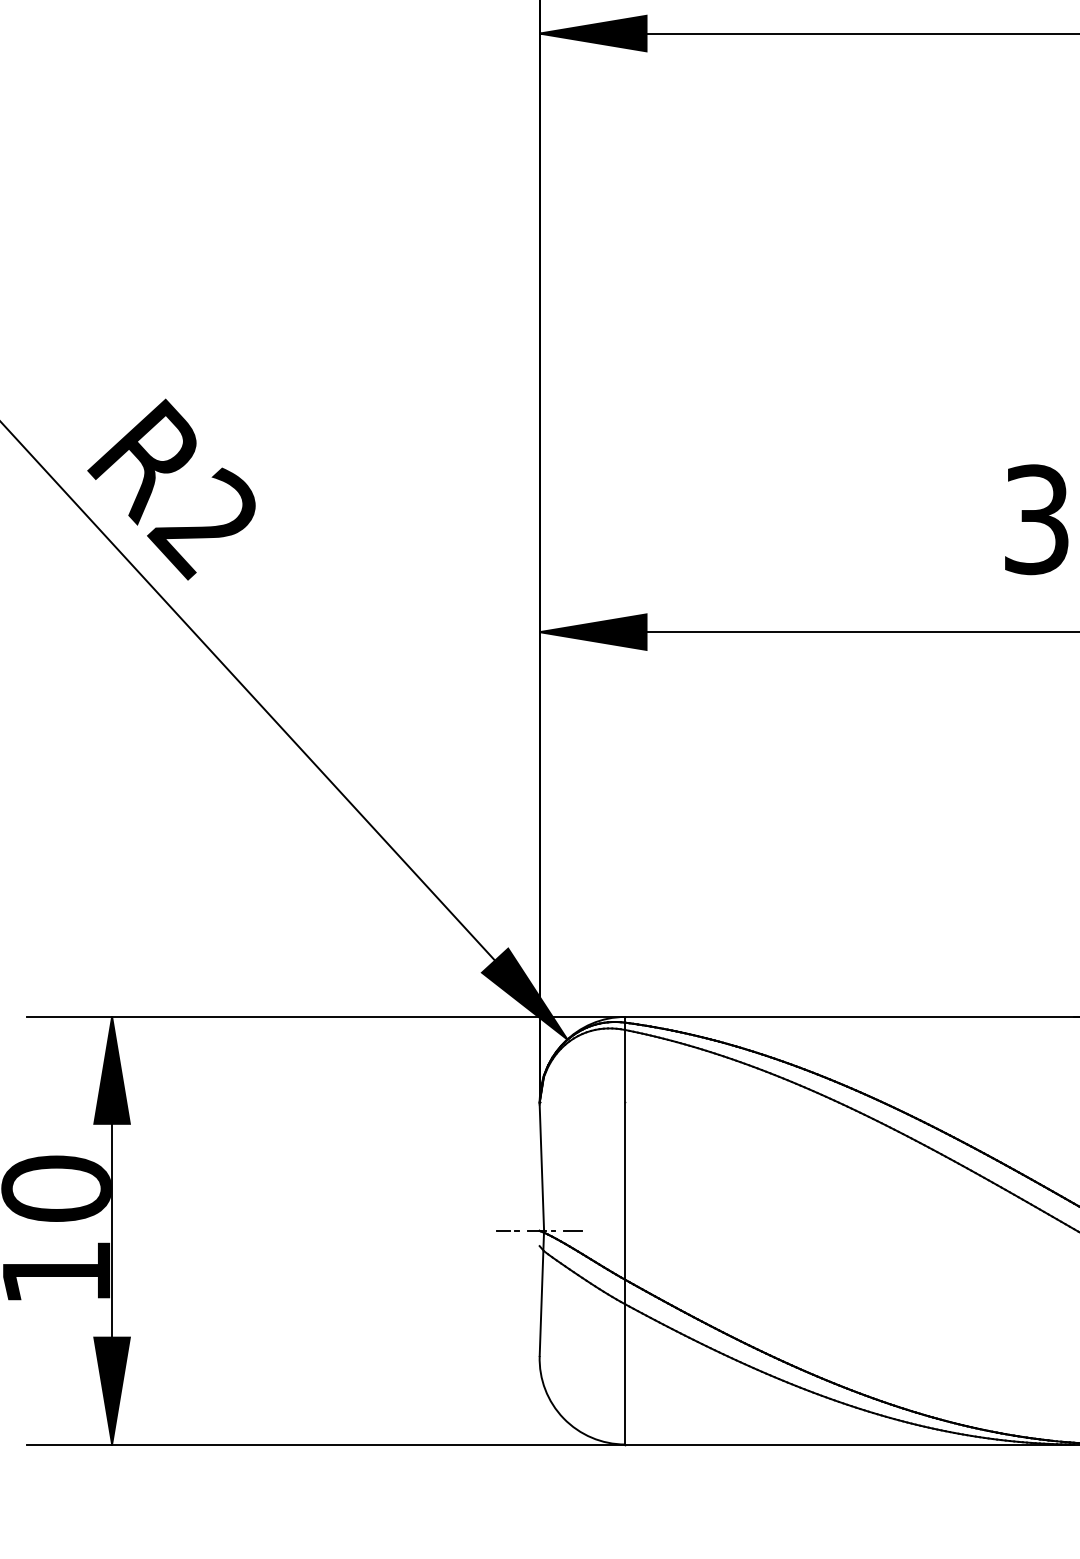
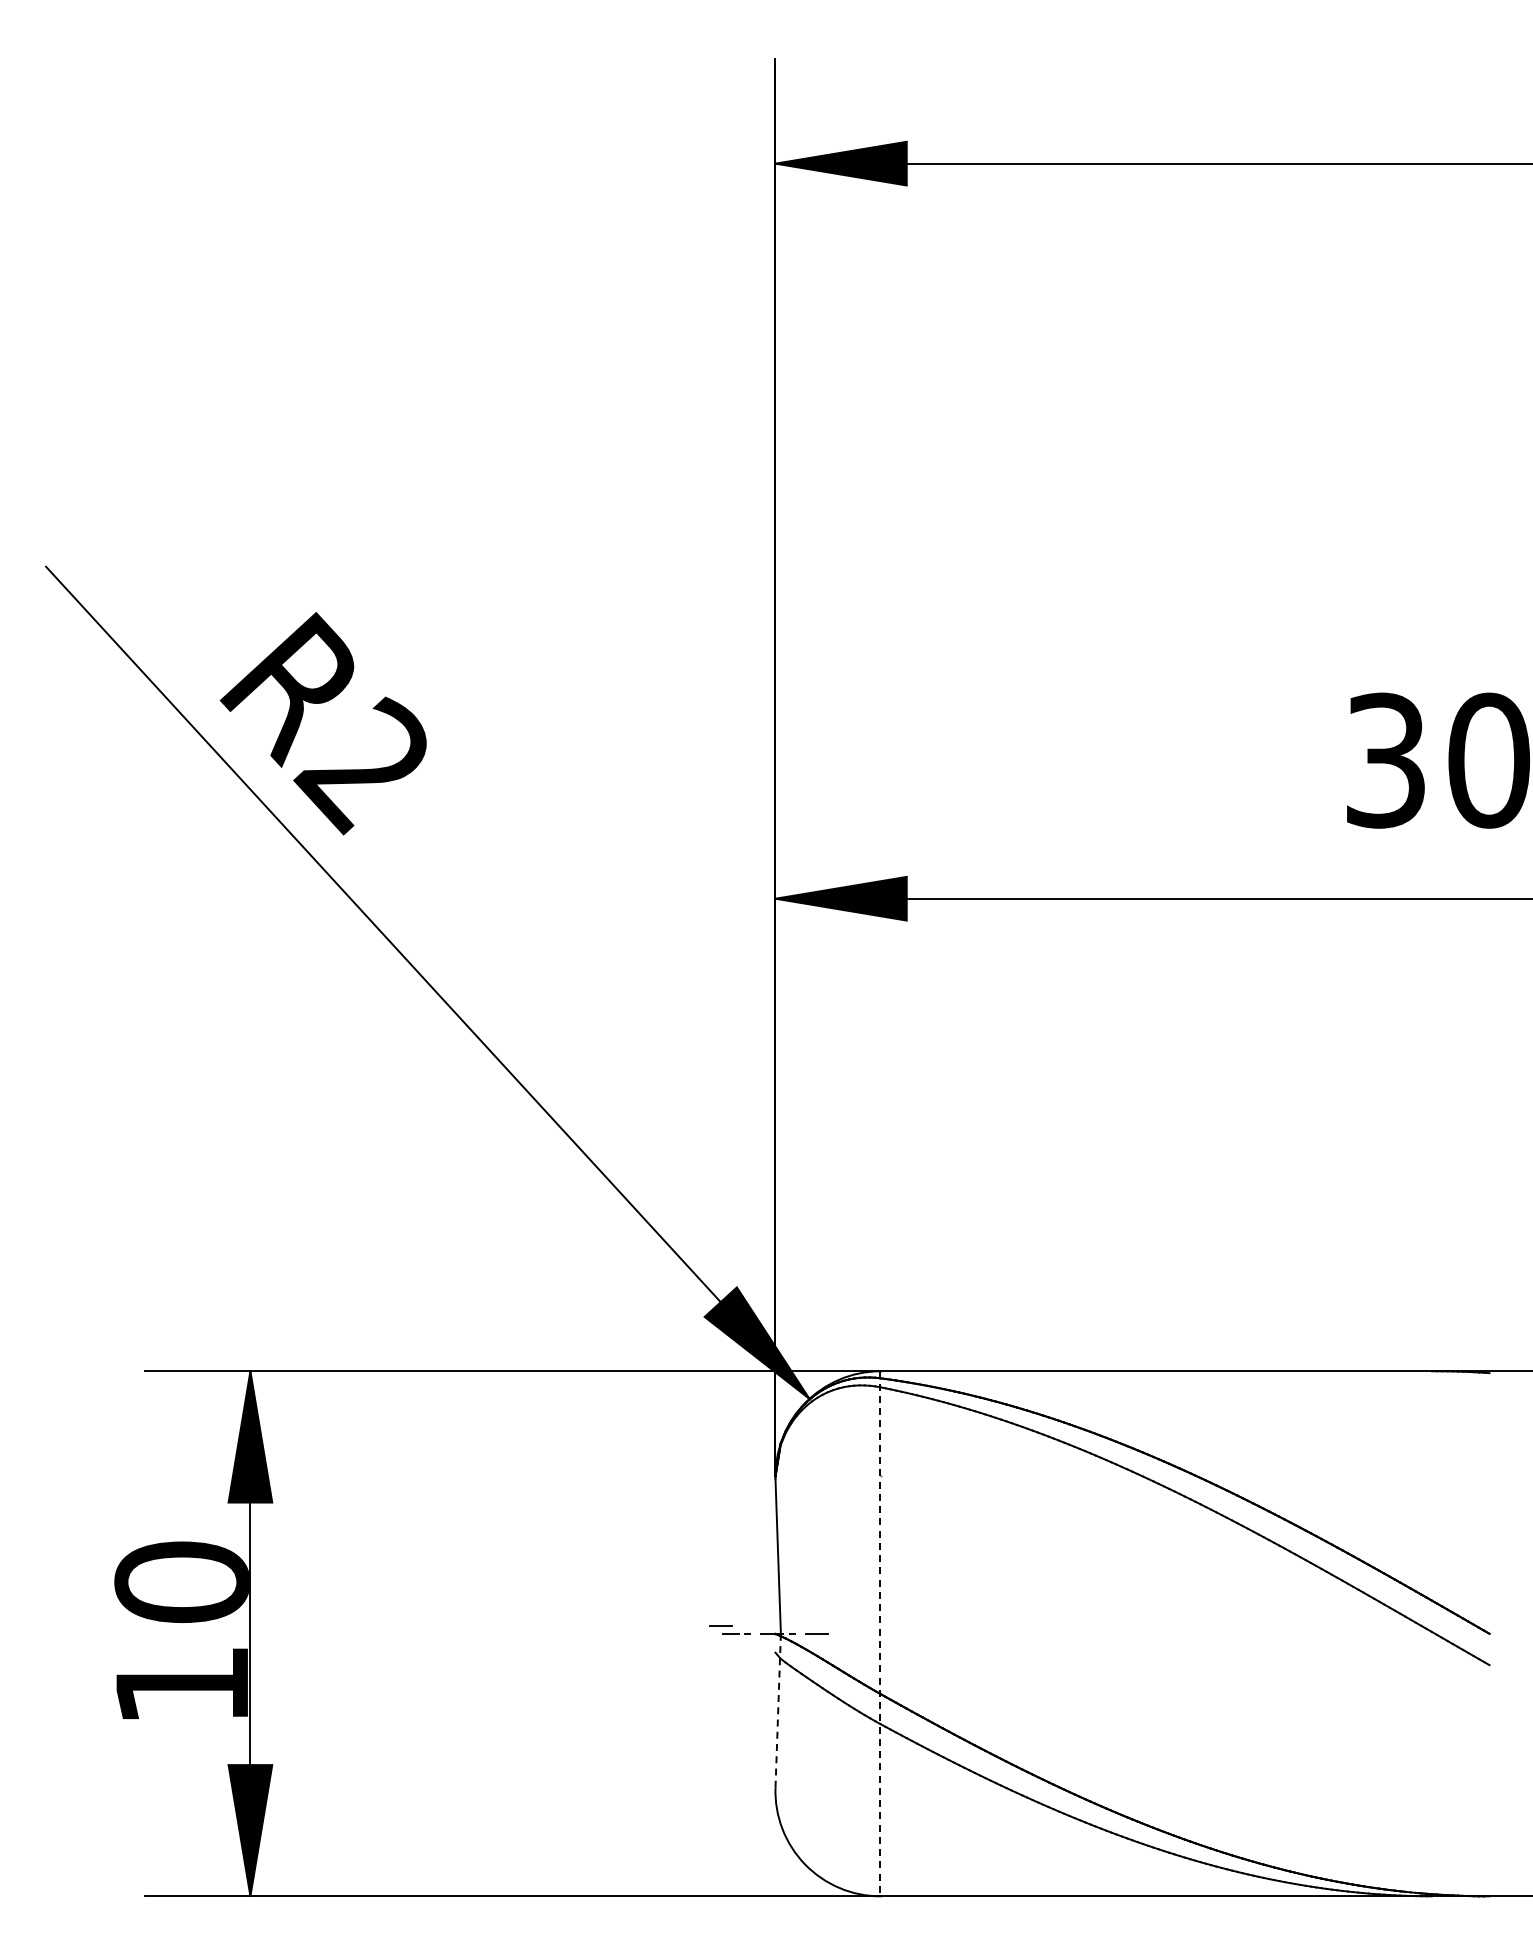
line: (494, 1223) -> (720, 1625), added
line: (625, 1230) -> (880, 1633), solid -> dashed
line: (542, 1293) -> (778, 1710), solid -> dashed

